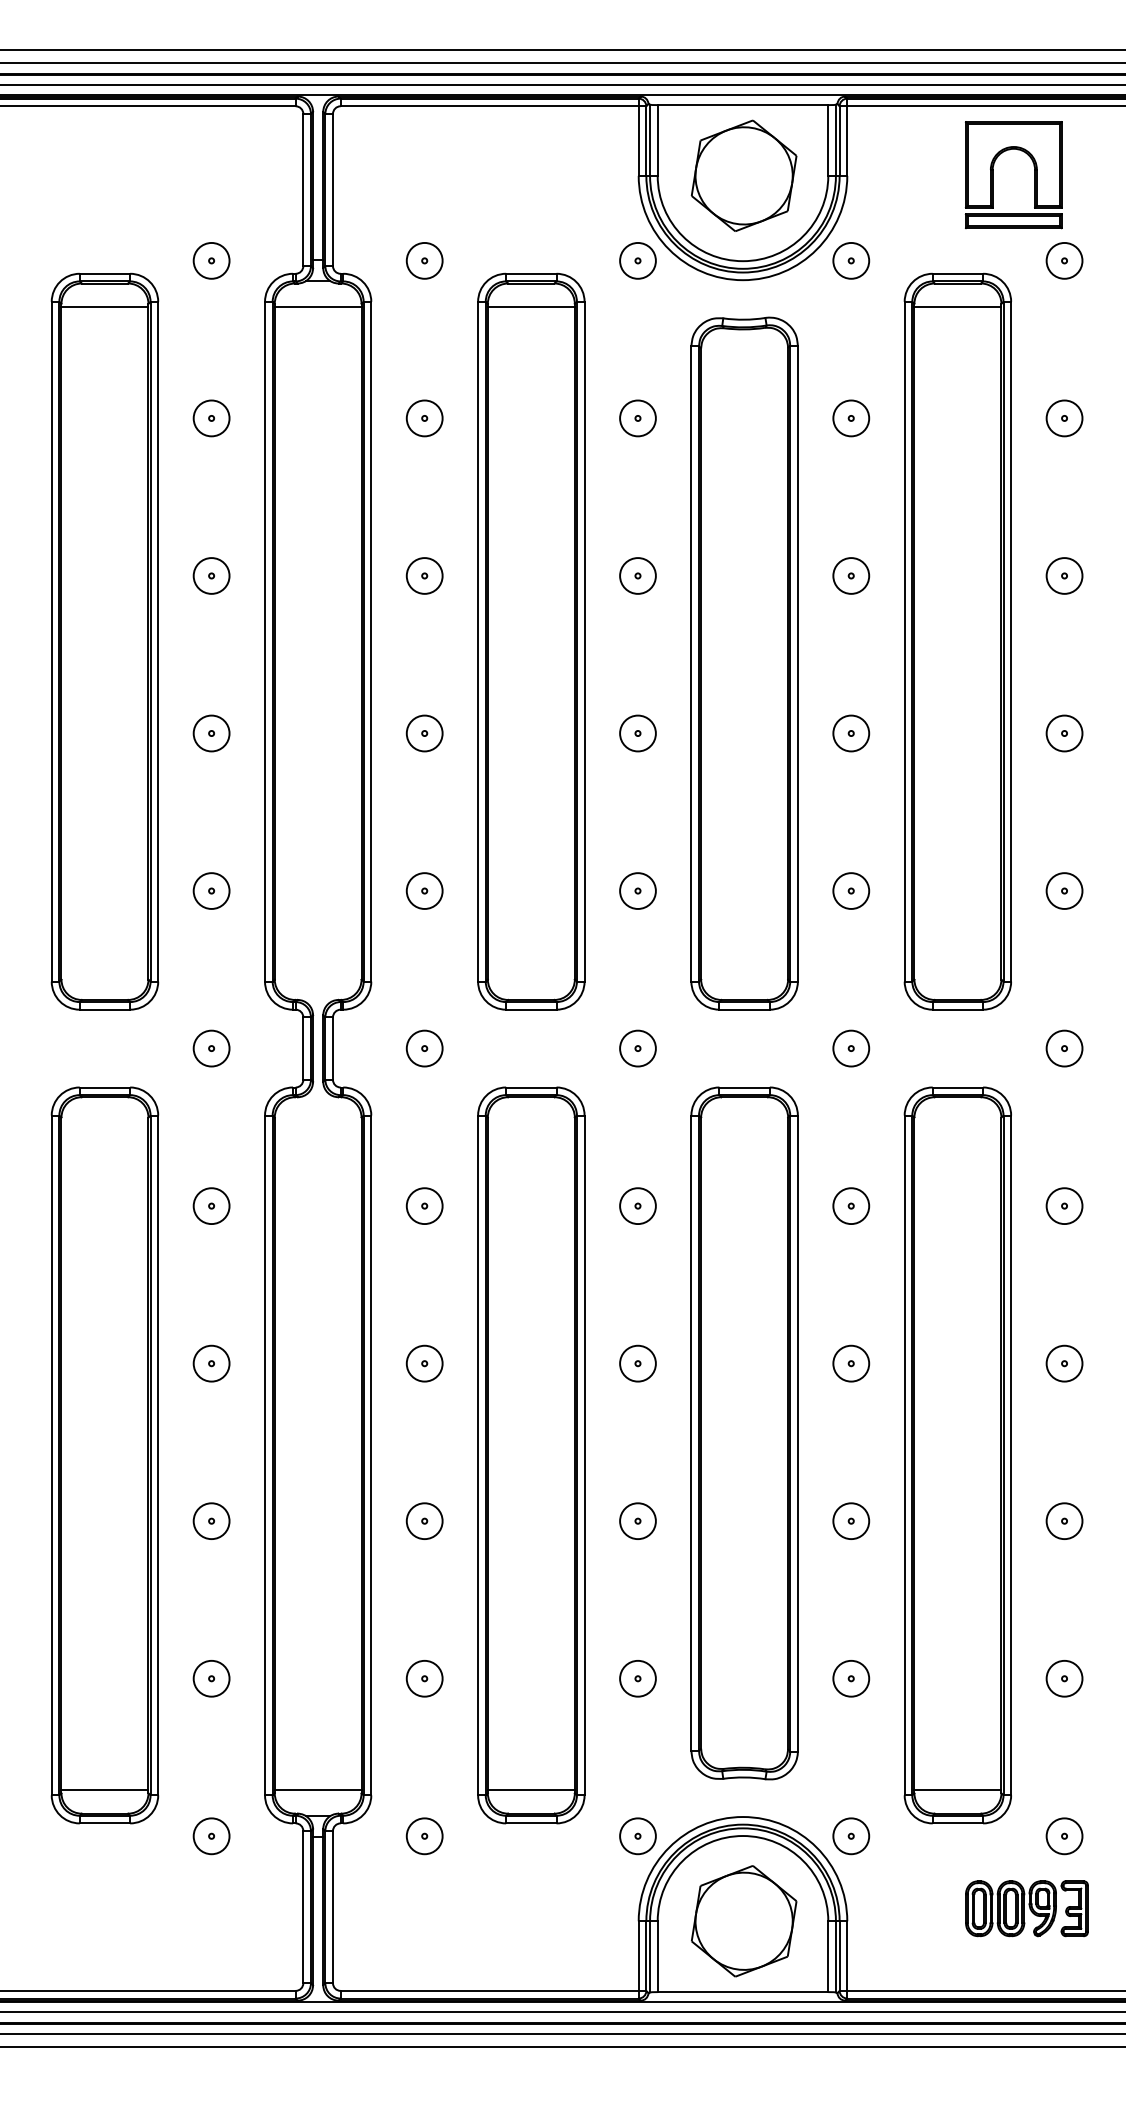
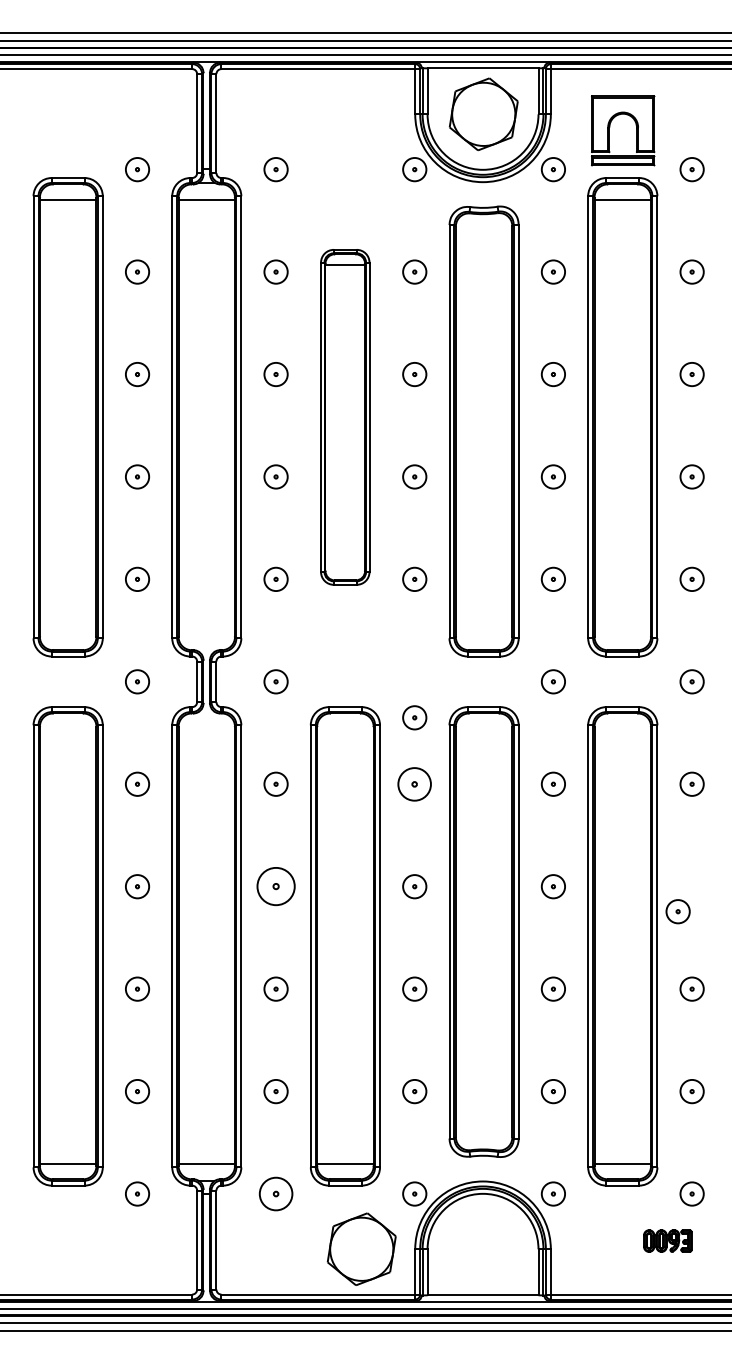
part: (1032, 166) -> (635, 125), moved
part: (529, 642) -> (344, 417), size x0.7
part: (637, 1048) -> (414, 717), moved
part: (637, 1204) -> (414, 783), size x1.4
part: (423, 1363) -> (275, 886), size x1.6
part: (1063, 1363) -> (677, 911), moved
part: (423, 1835) -> (275, 1193), size x1.4
part: (1026, 1907) -> (667, 1240), size x0.6
part: (743, 1920) -> (361, 1248), moved

